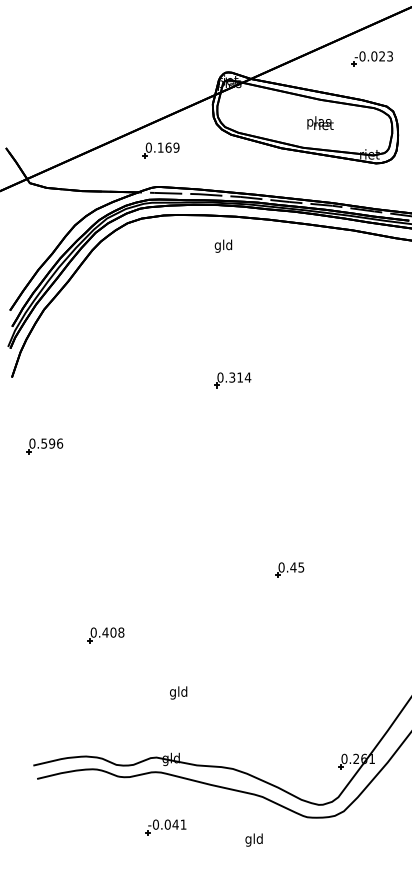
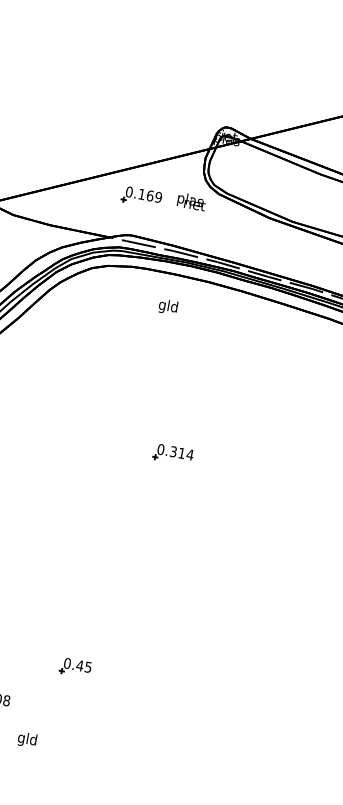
text: (320, 123) -> (191, 202), moved
text: (223, 245) -> (168, 306), moved
part: (289, 569) -> (75, 667), moved
text: (178, 692) -> (27, 739), moved

